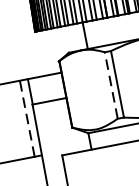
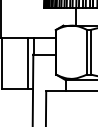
line: (110, 84) -> (86, 51), dashed -> solid
line: (27, 119) -> (28, 63), dashed -> solid

